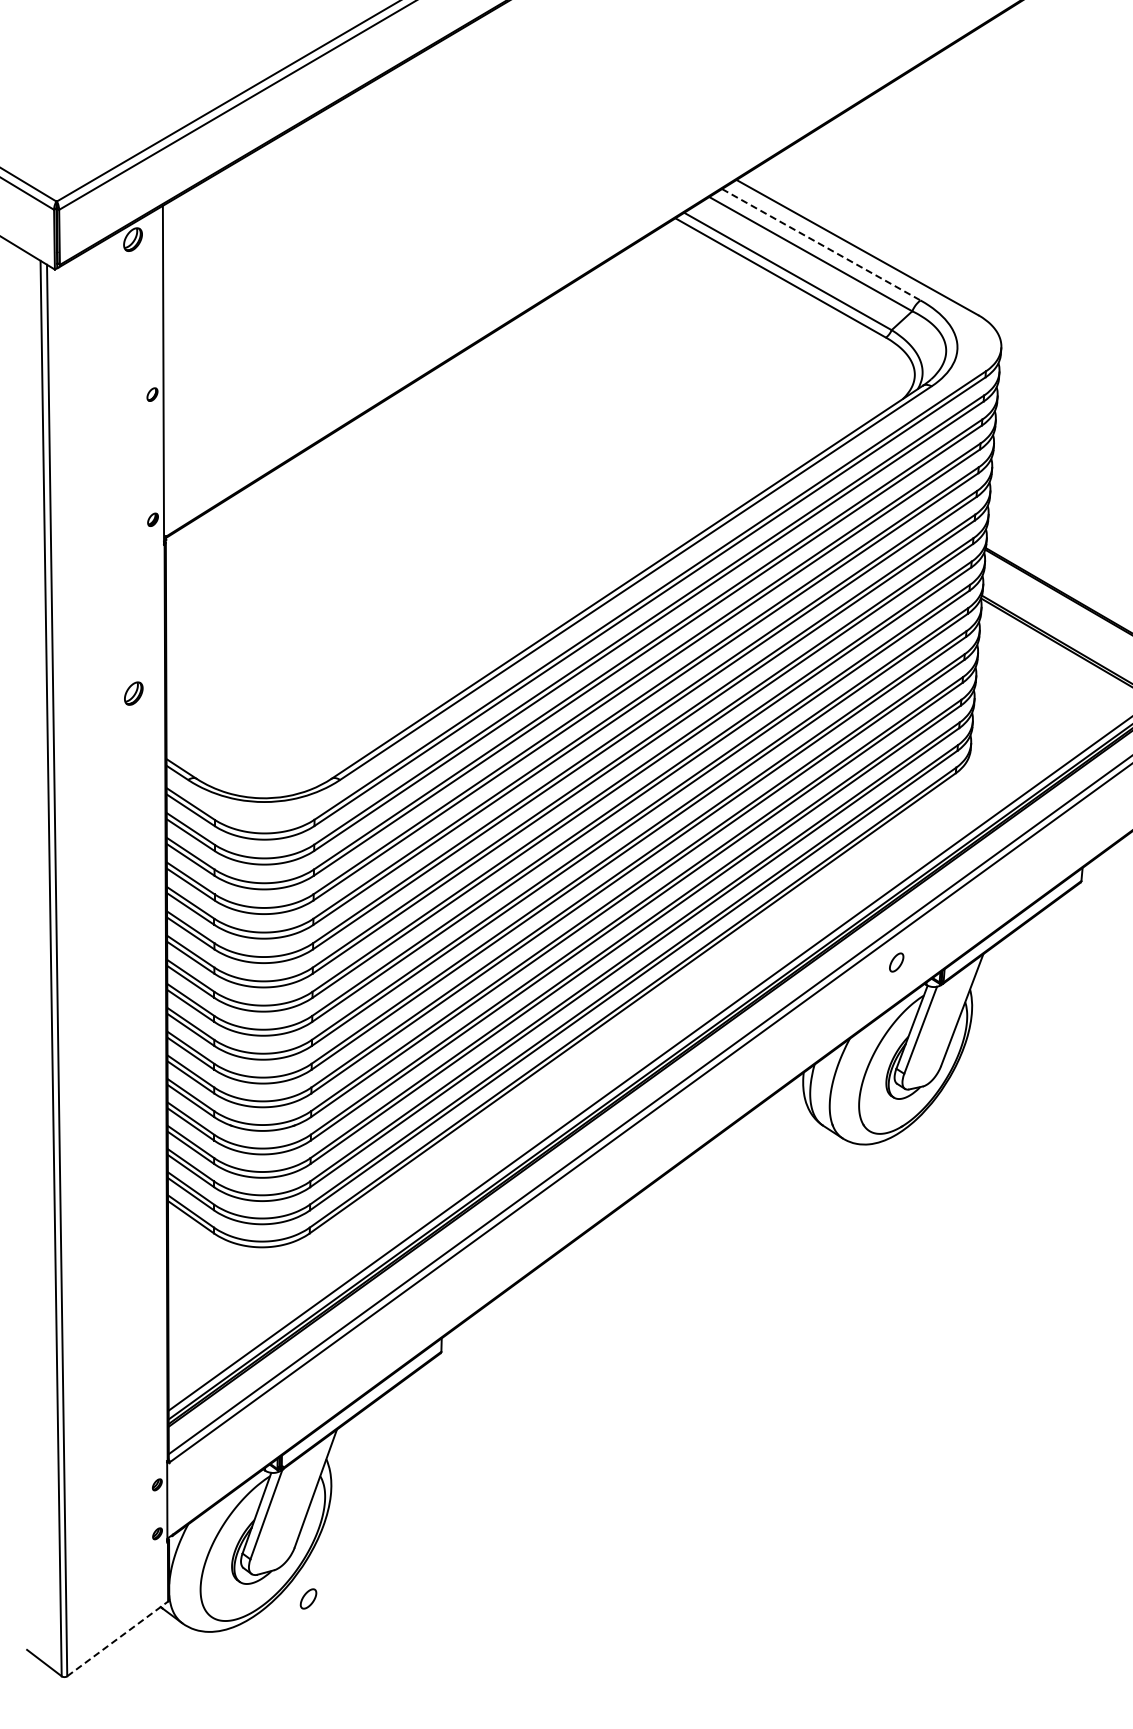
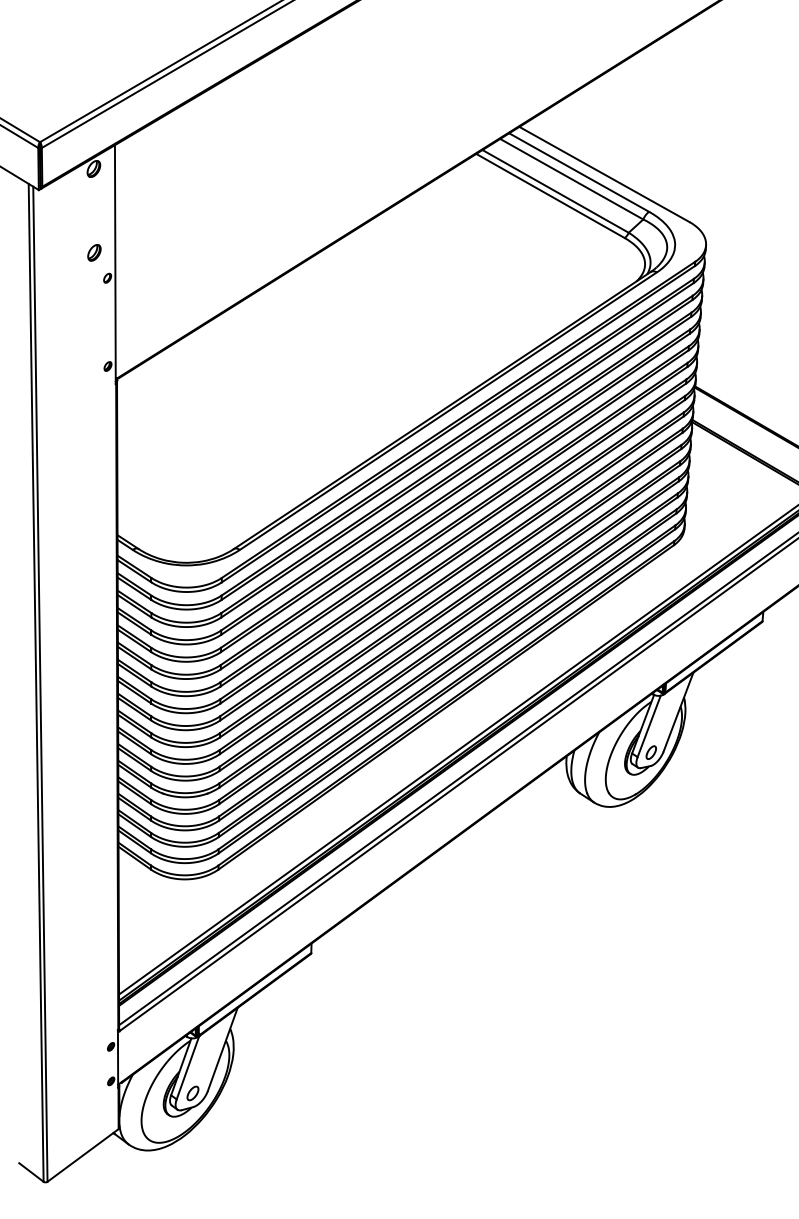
line: (821, 244) -> (579, 172), dashed -> solid
part: (133, 693) -> (94, 252), moved
part: (896, 962) -> (651, 752), moved
part: (308, 1598) -> (192, 1093), moved
line: (117, 1638) -> (82, 1155), dashed -> solid

